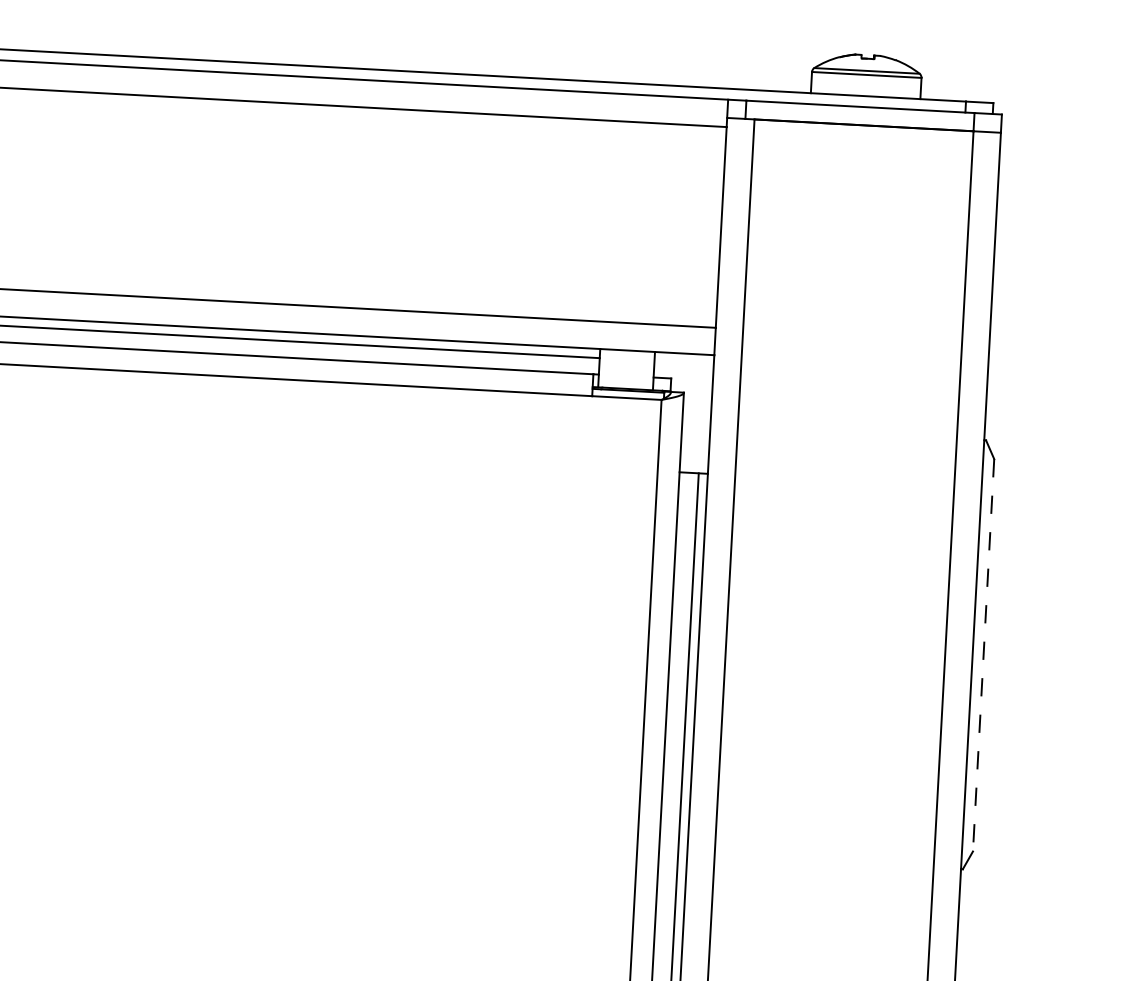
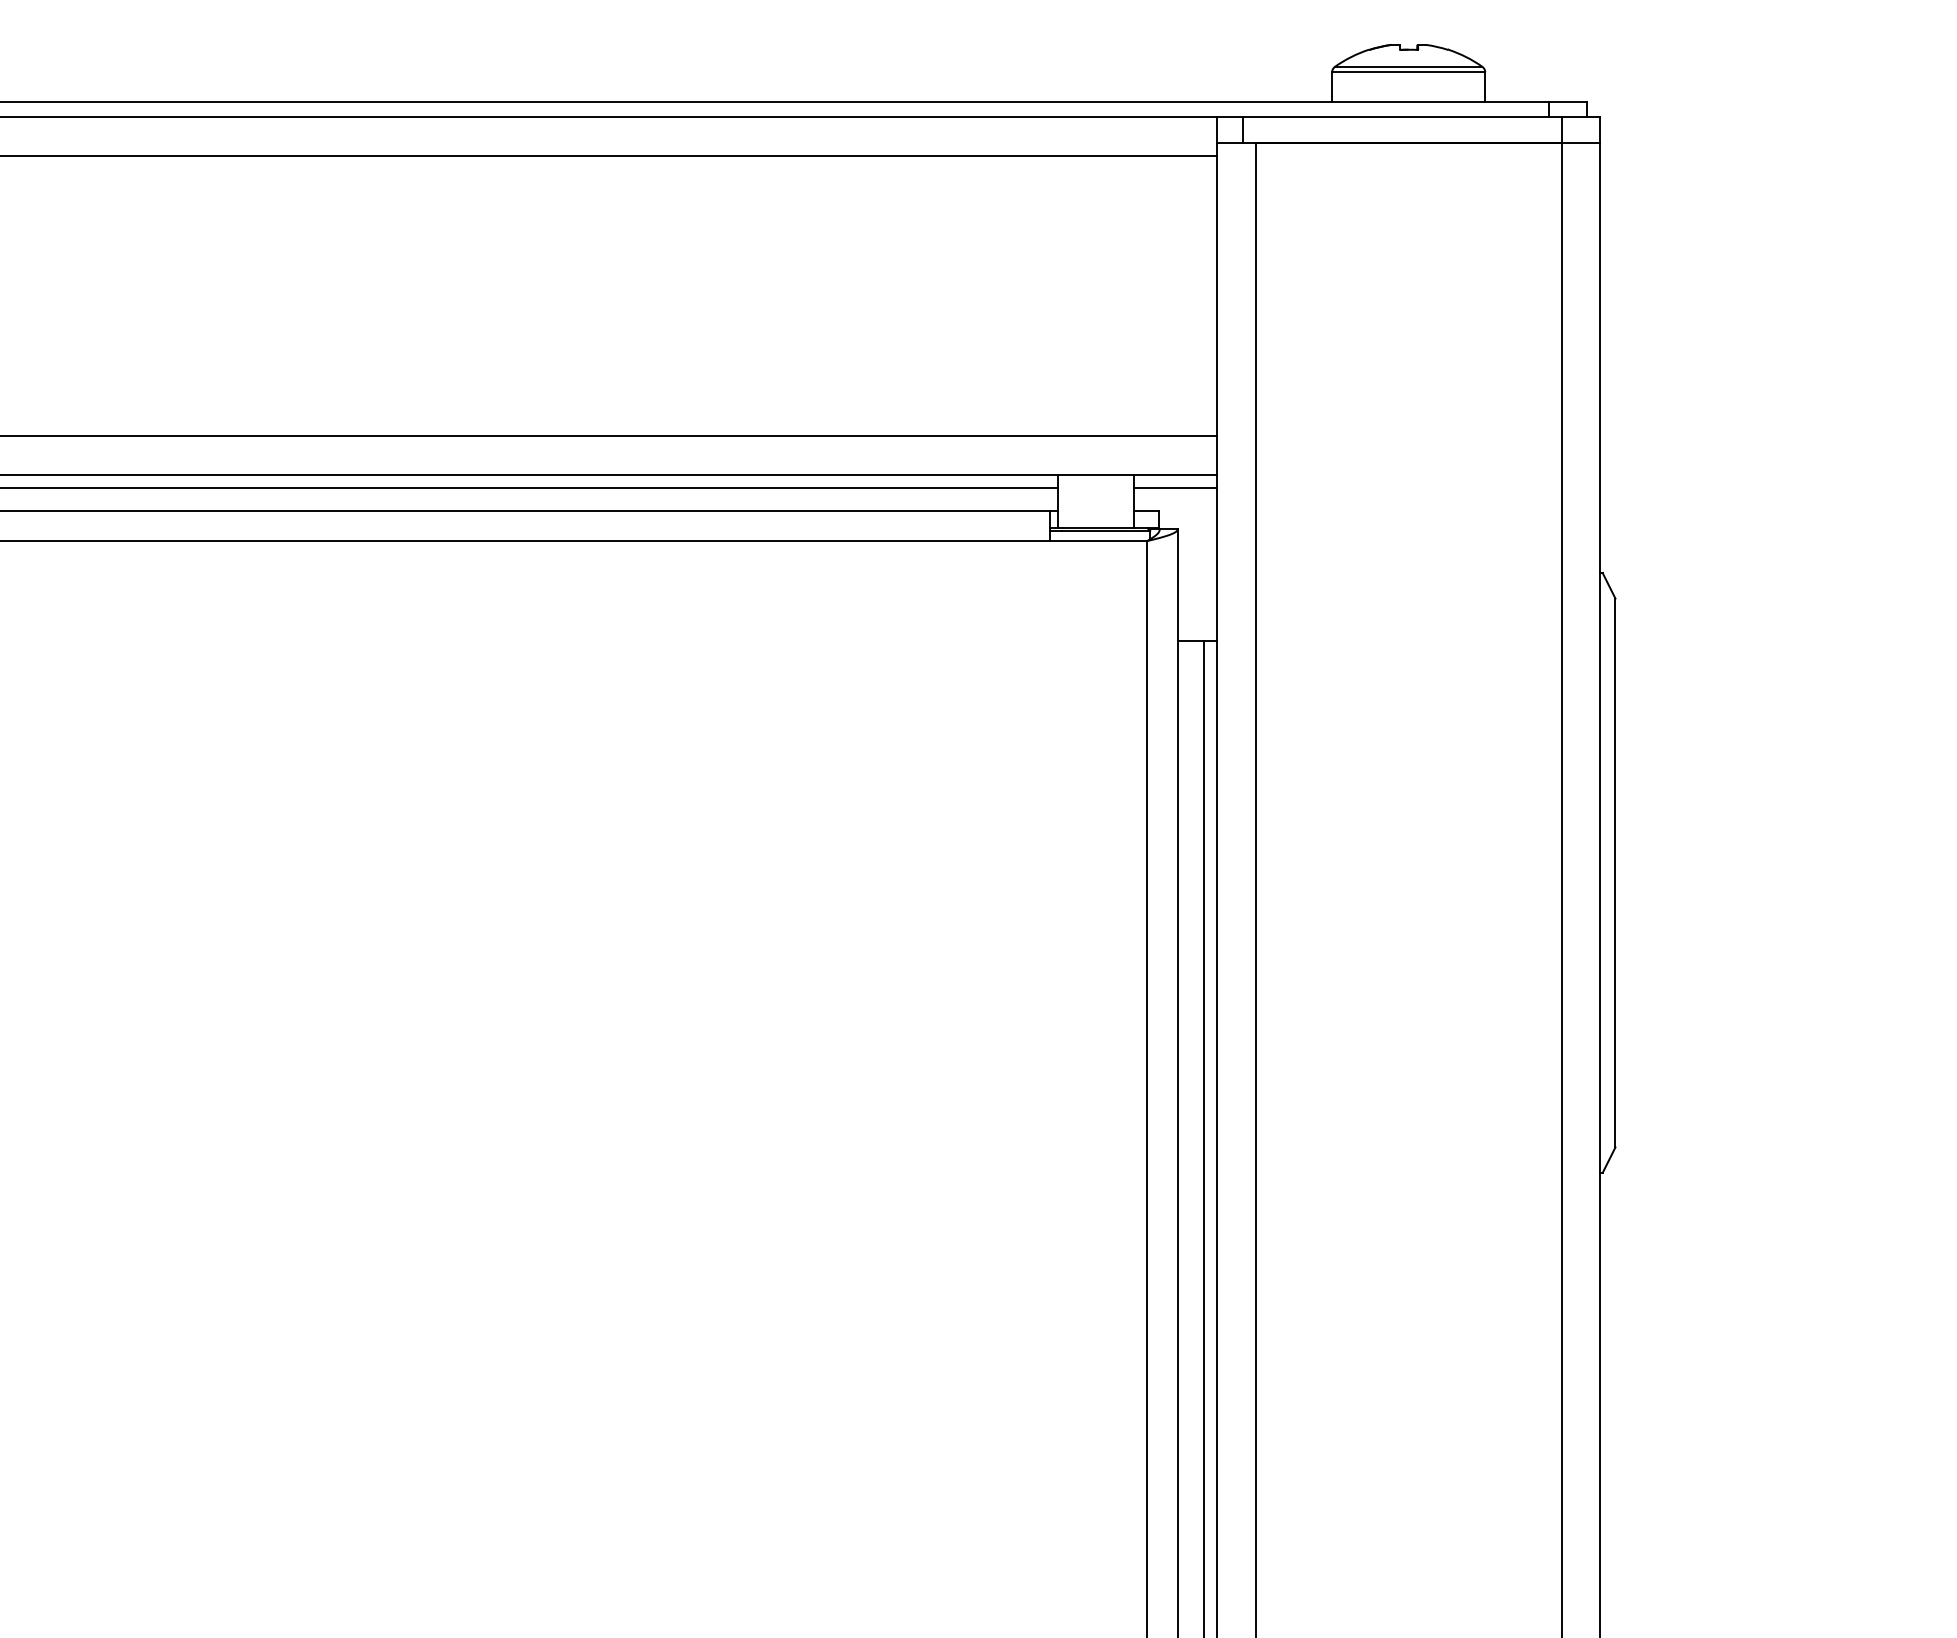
line: (683, 362) -> (1175, 487), added
line: (983, 655) -> (1615, 873), dashed -> solid

